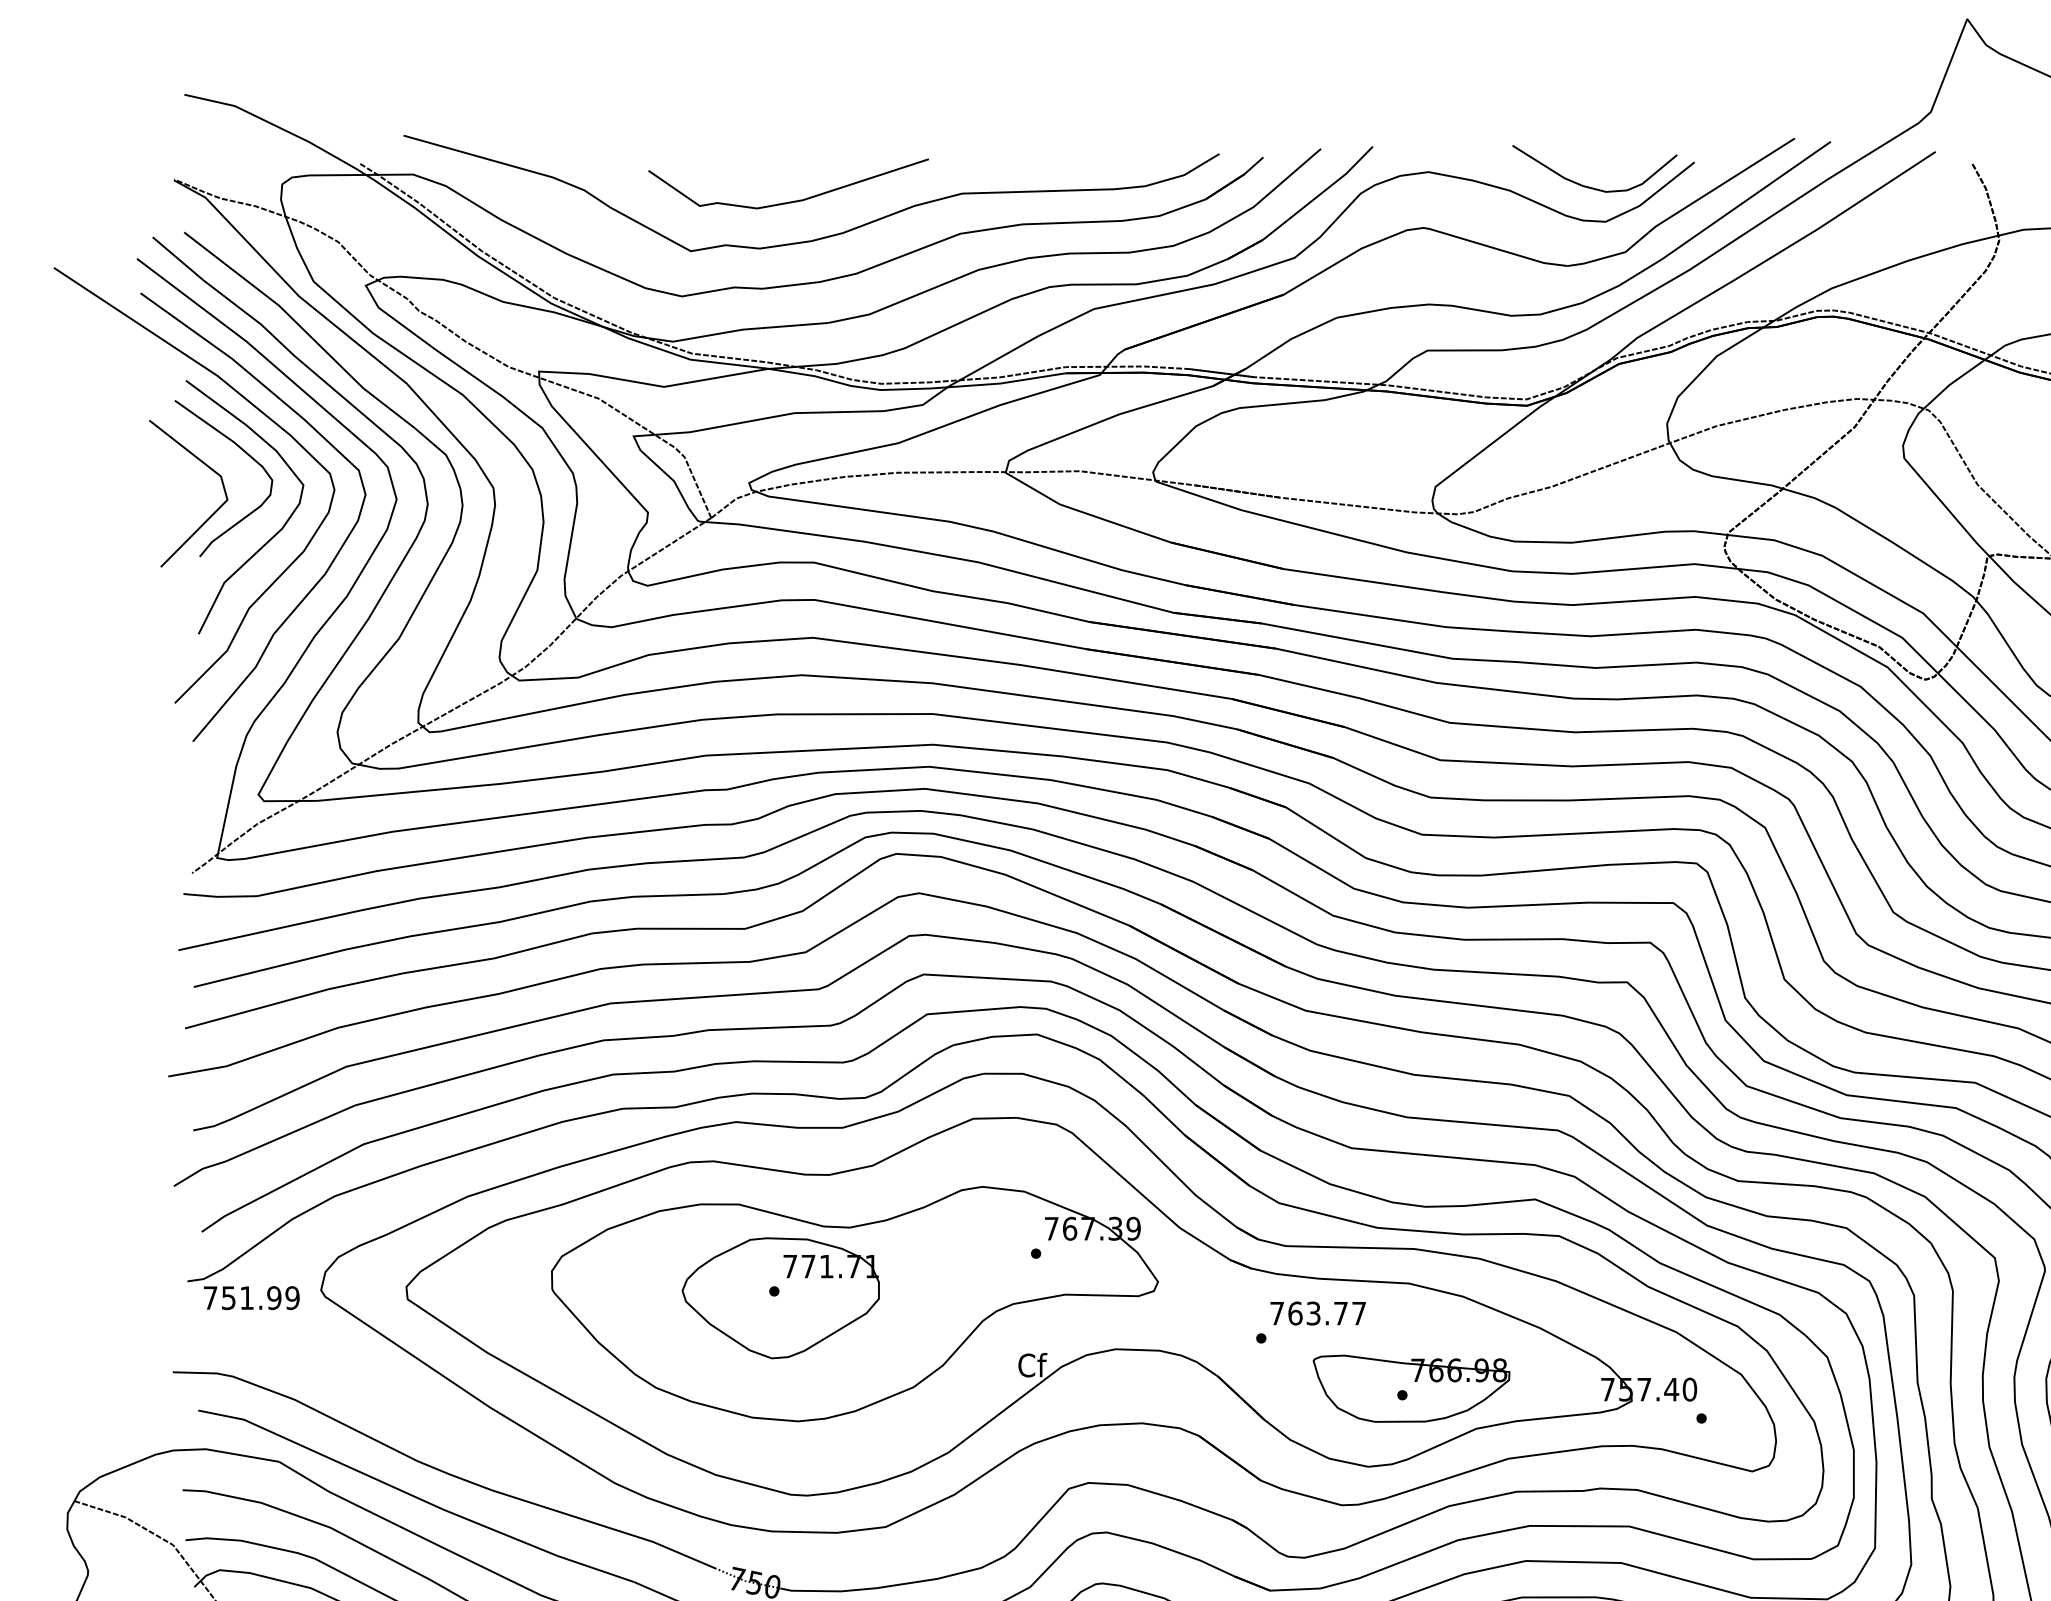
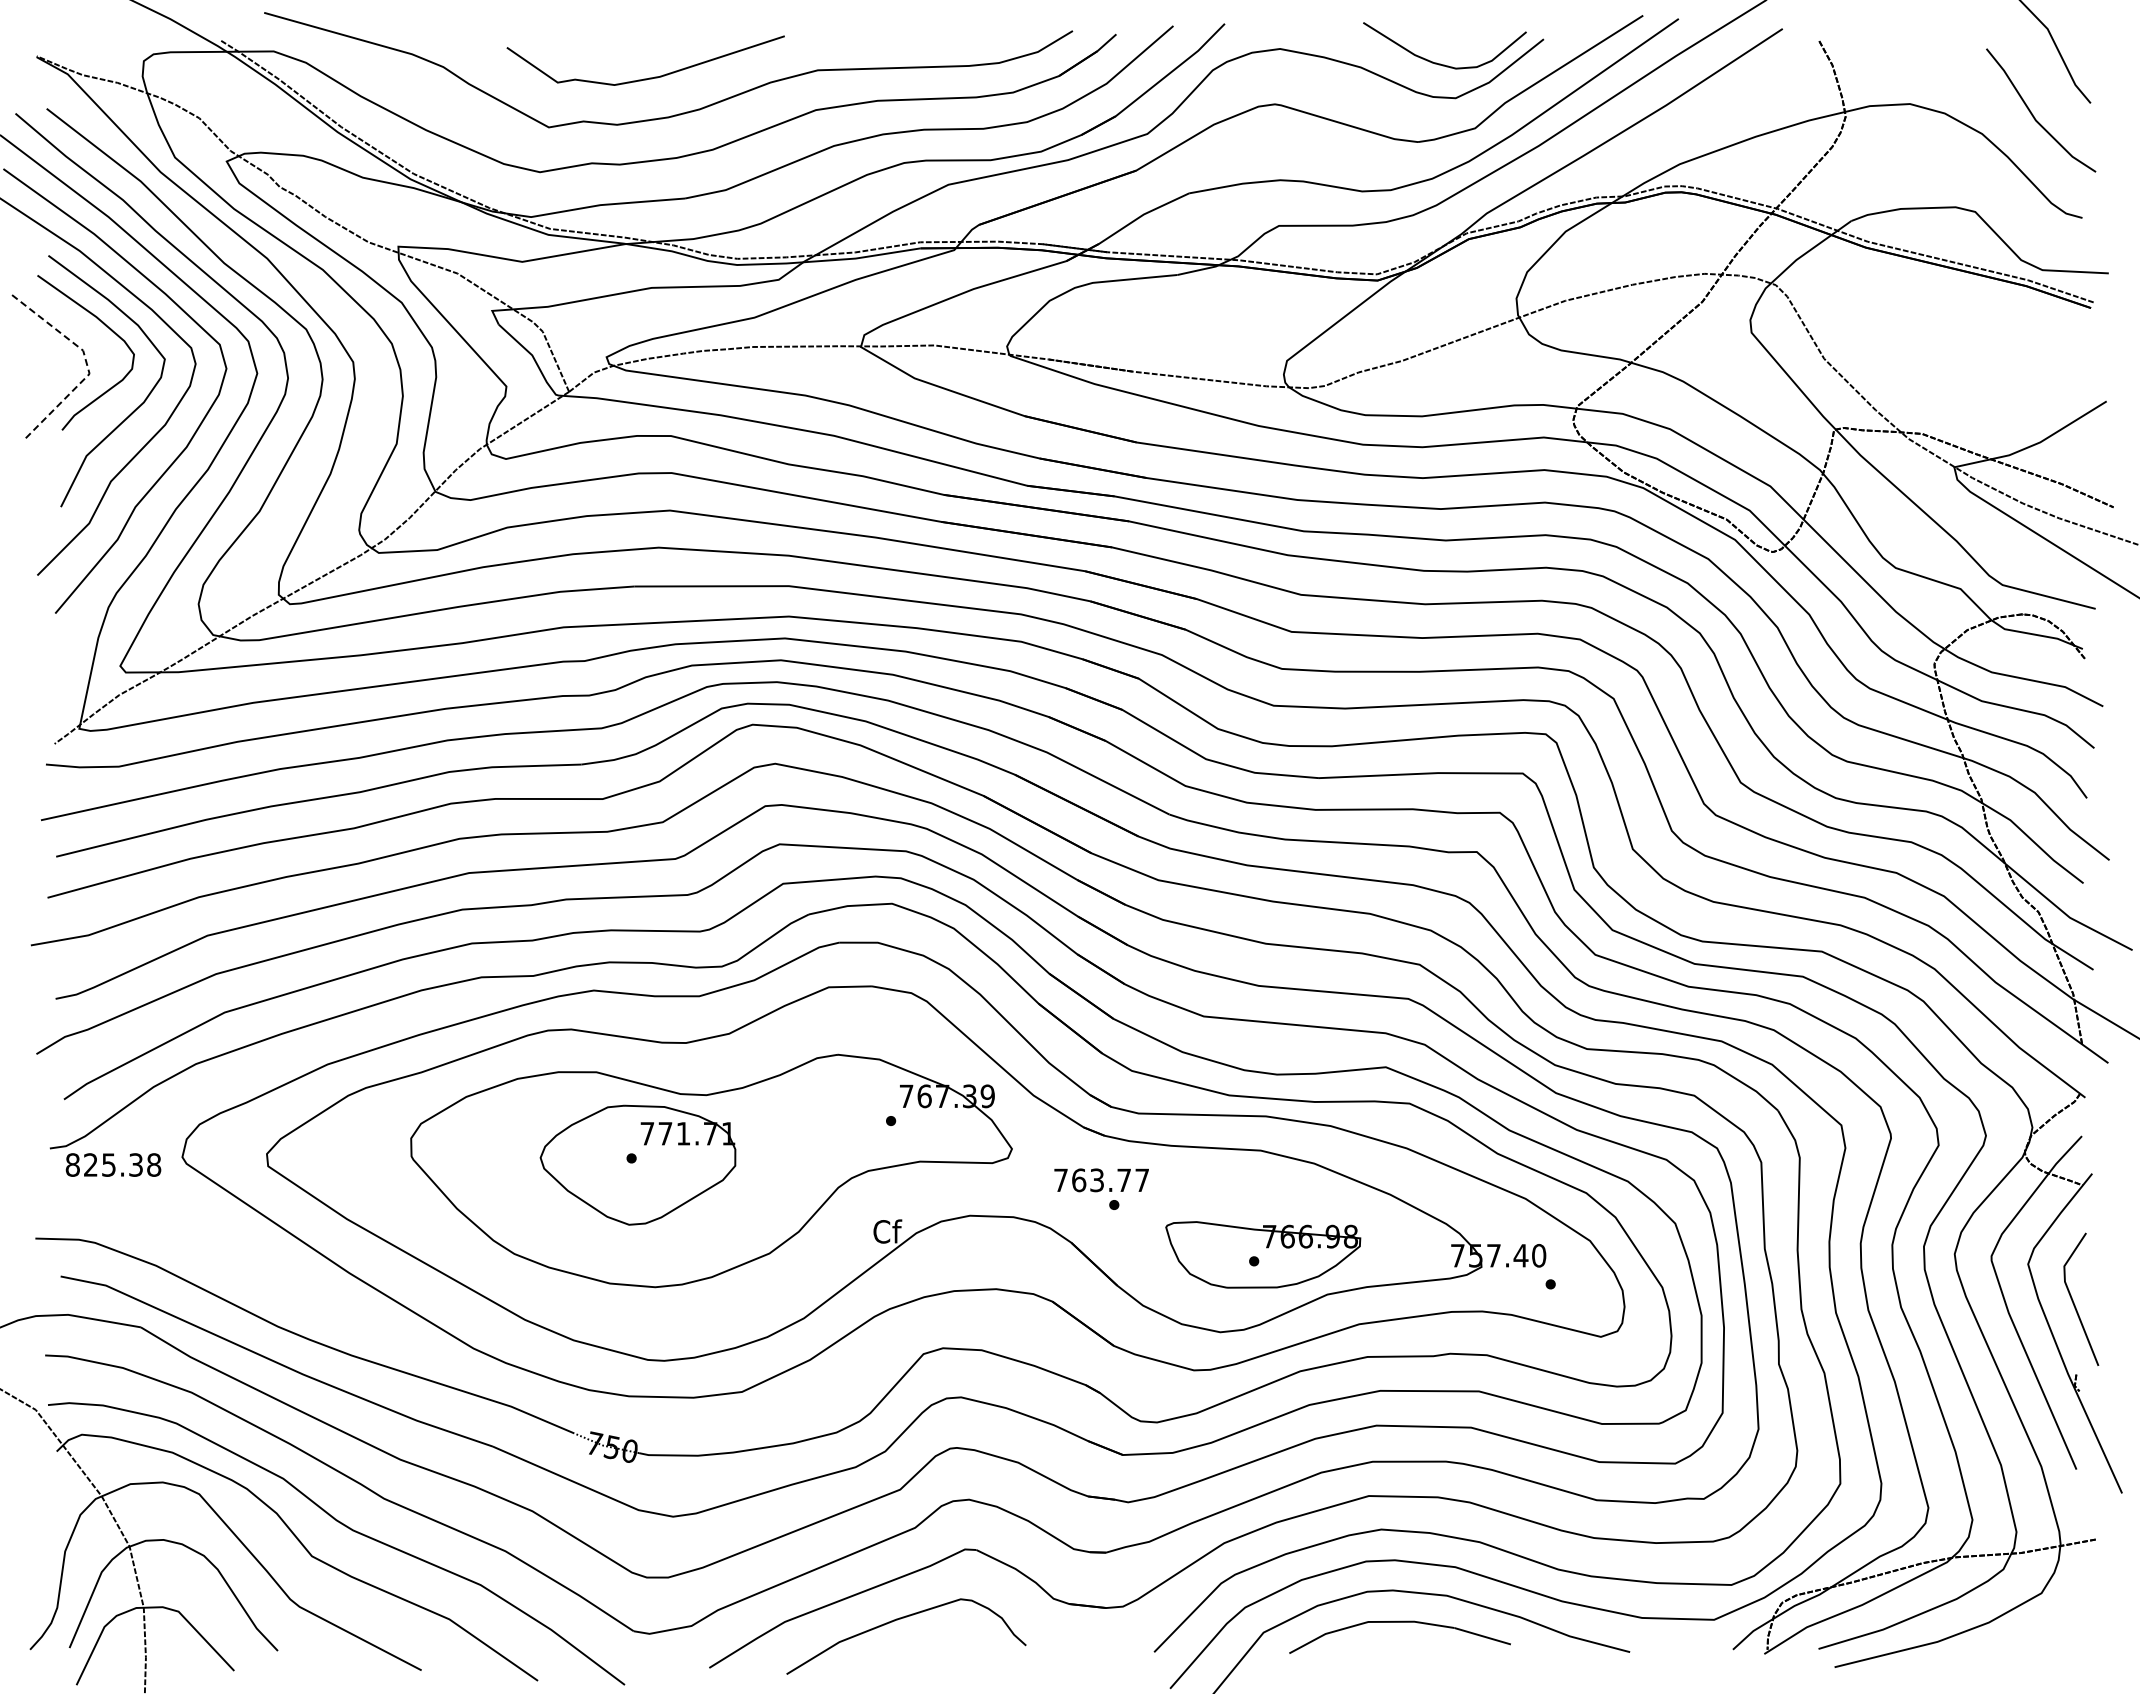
line: (224, 489) -> (86, 363), solid -> dashed
text: (251, 1297) -> (113, 1164), 751.99 -> 825.38
text: (1318, 1313) -> (1101, 1180), moved

